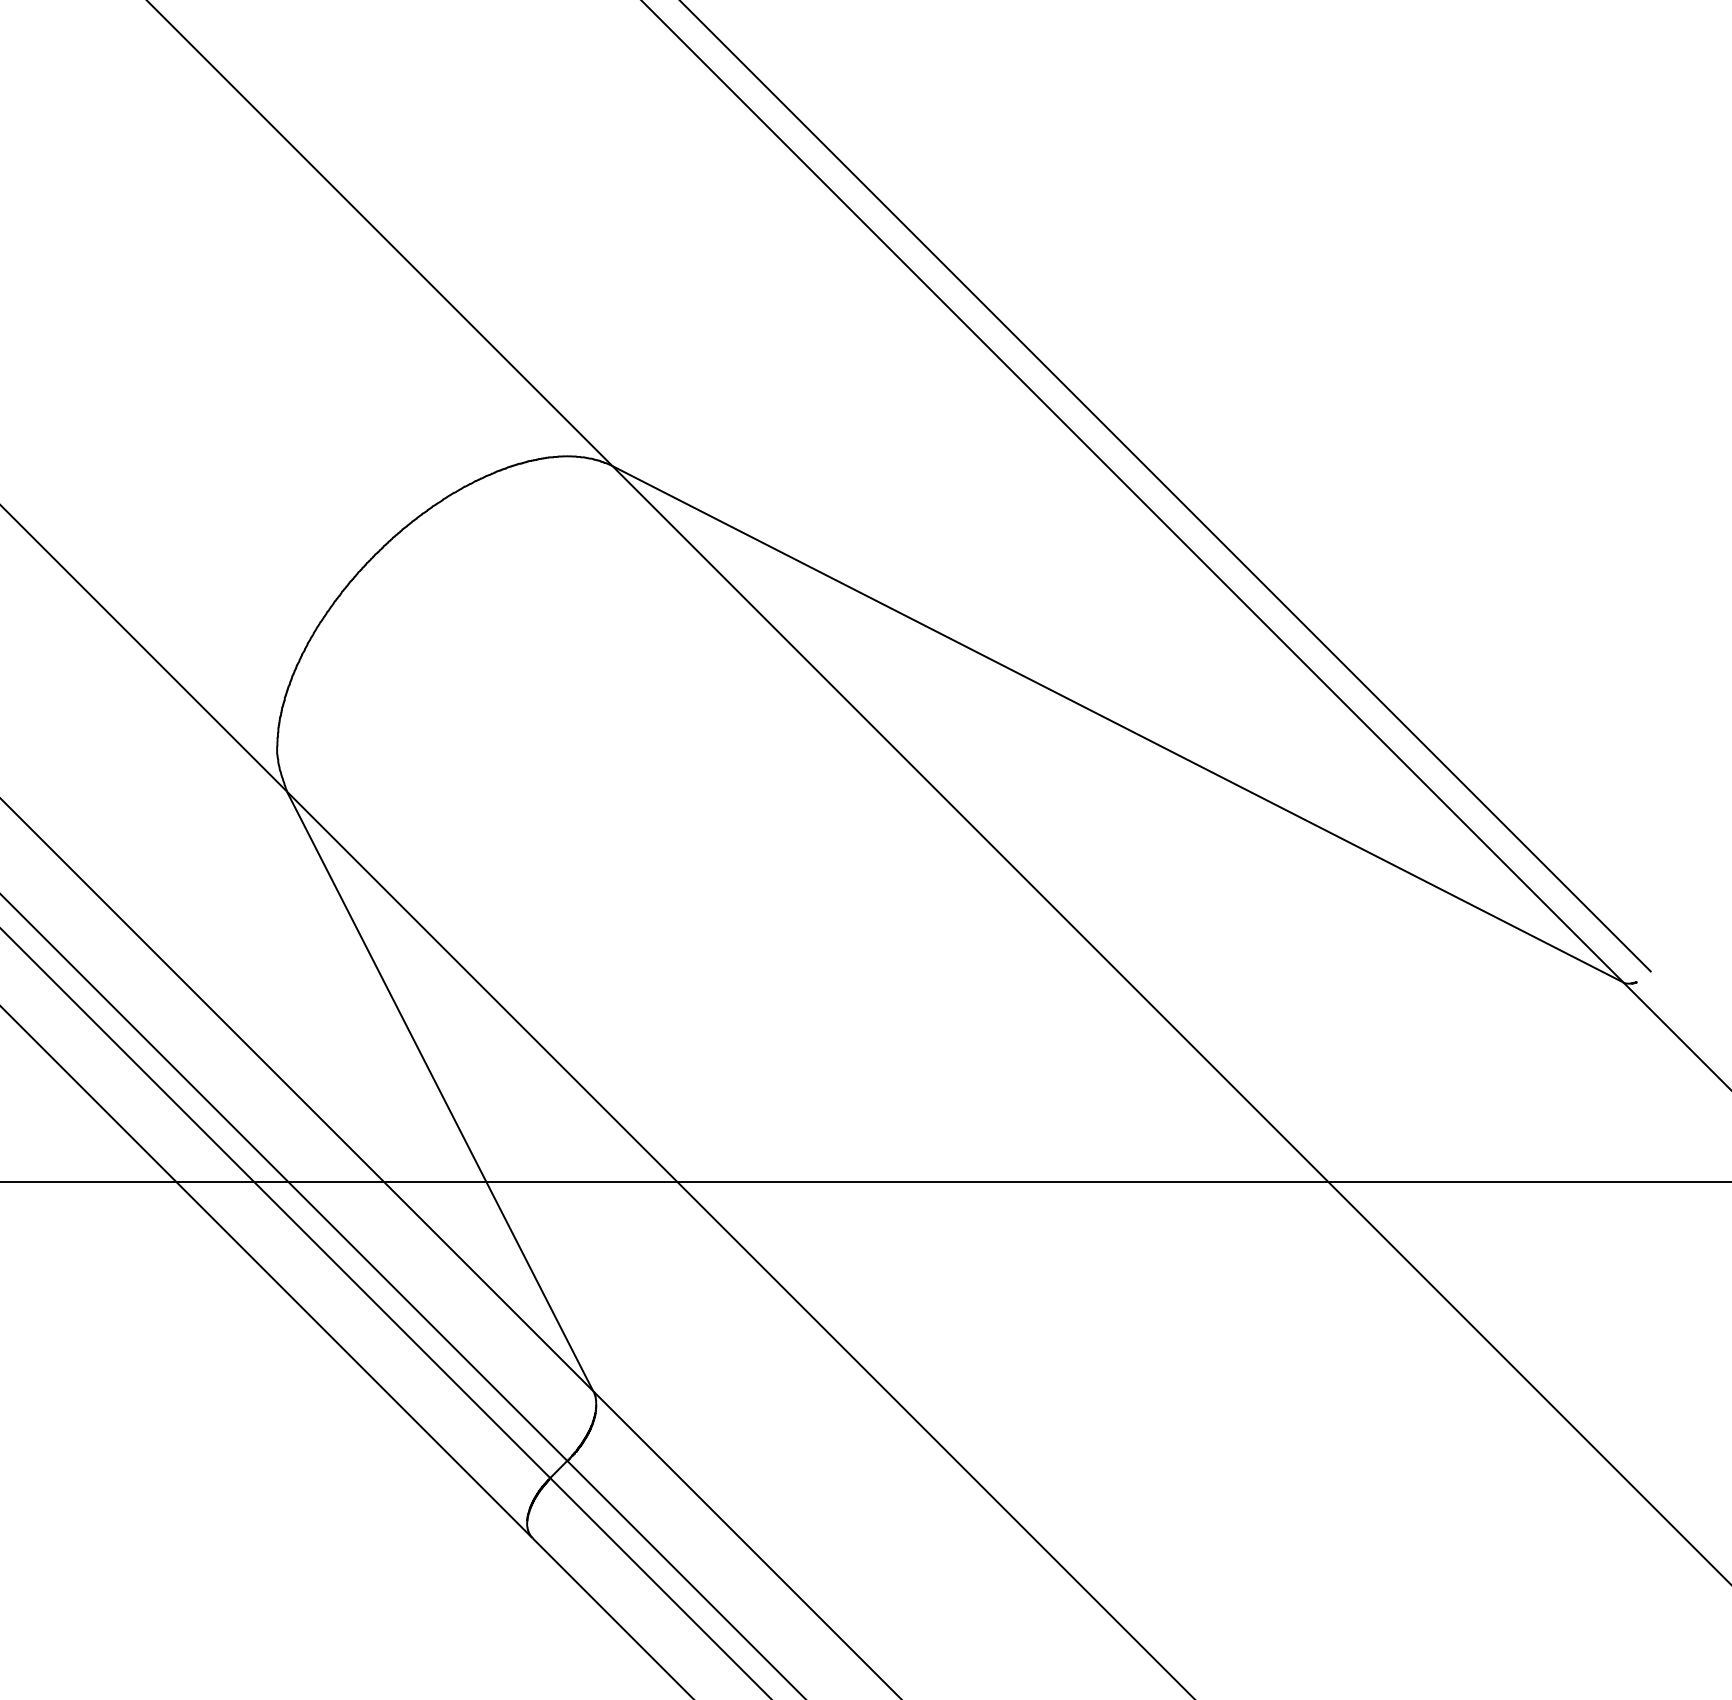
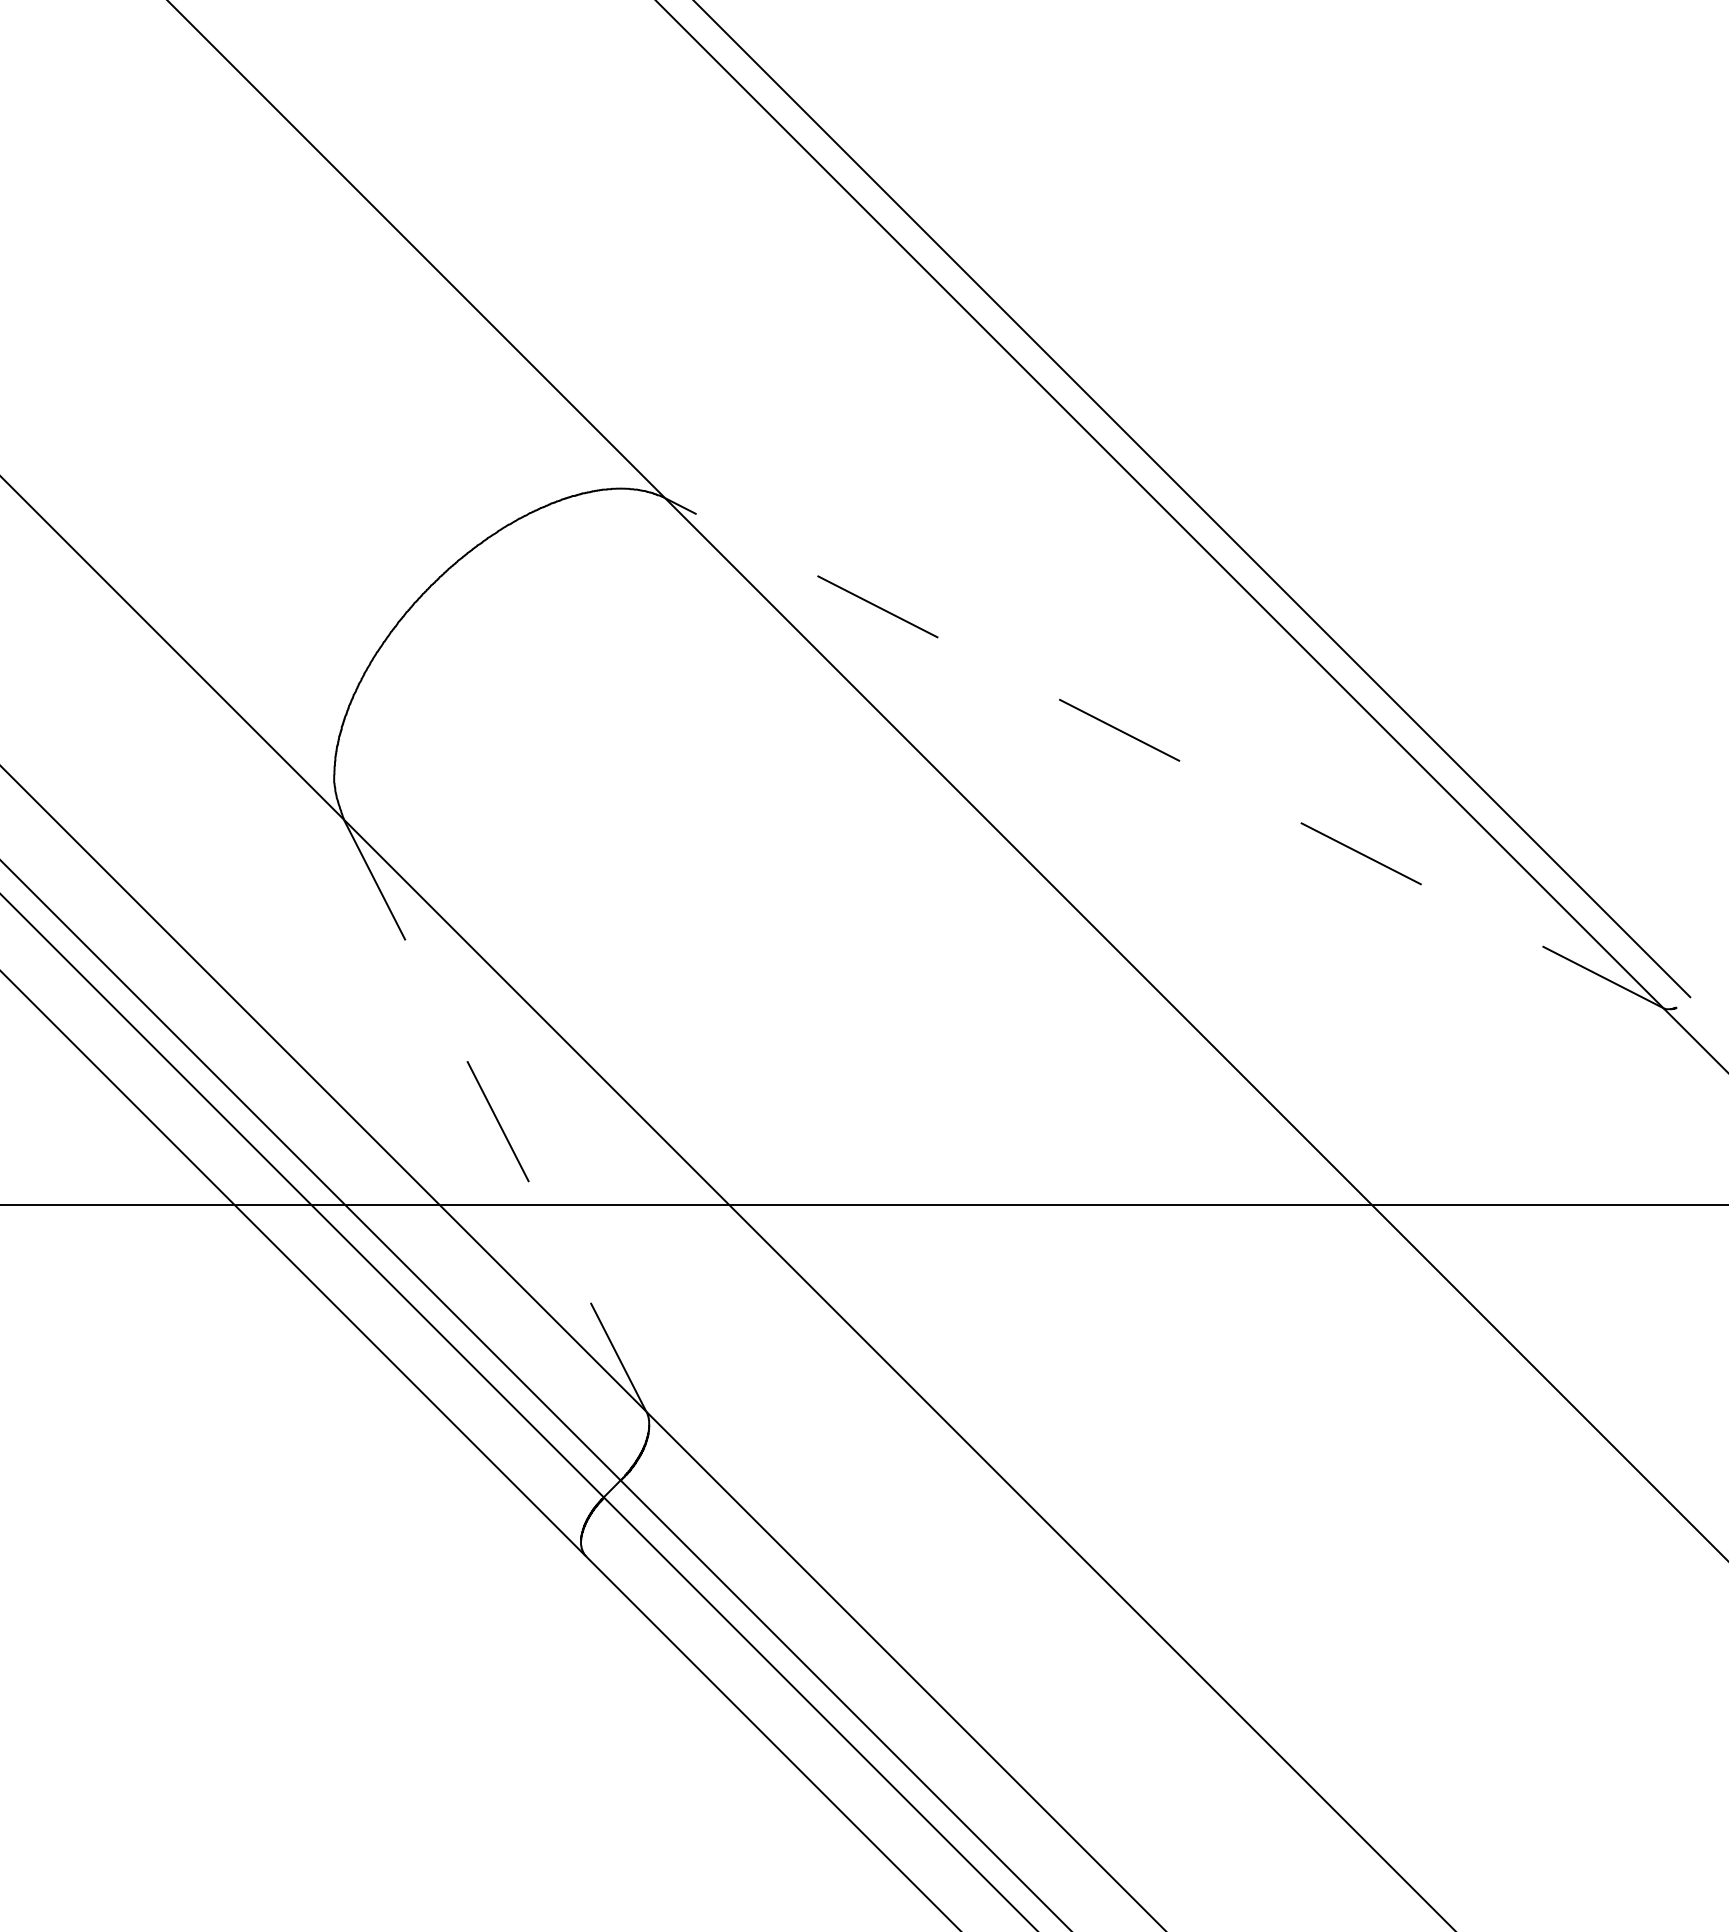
line: (1117, 723) -> (1163, 752), solid -> dashed
line: (440, 1091) -> (495, 1115), solid -> dashed

